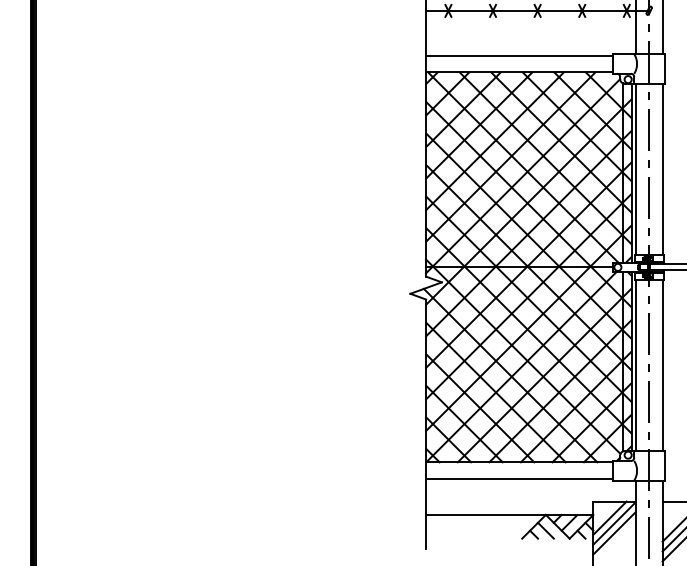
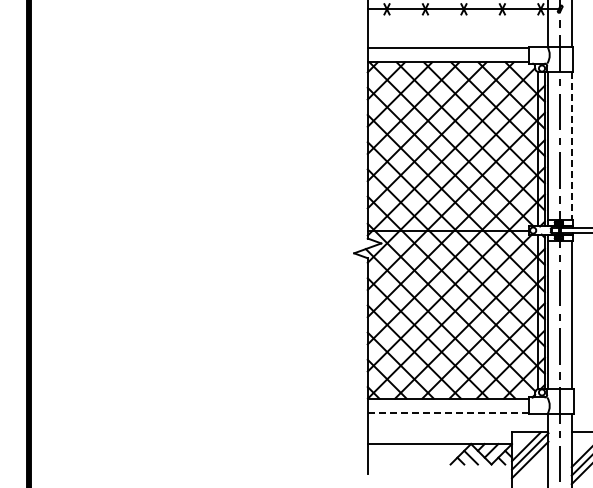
line: (662, 169) -> (571, 146), solid -> dashed
line: (519, 479) -> (448, 413), solid -> dashed

